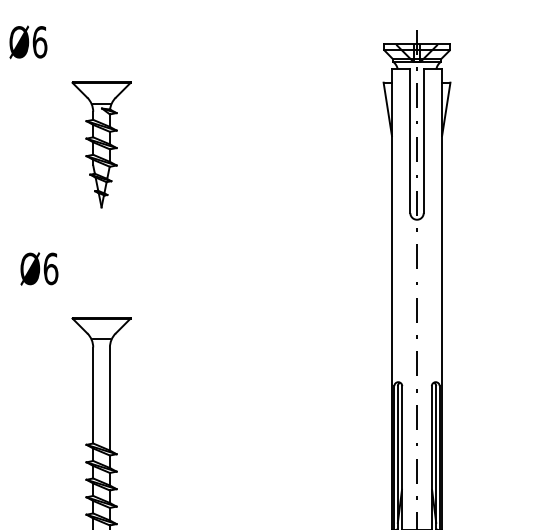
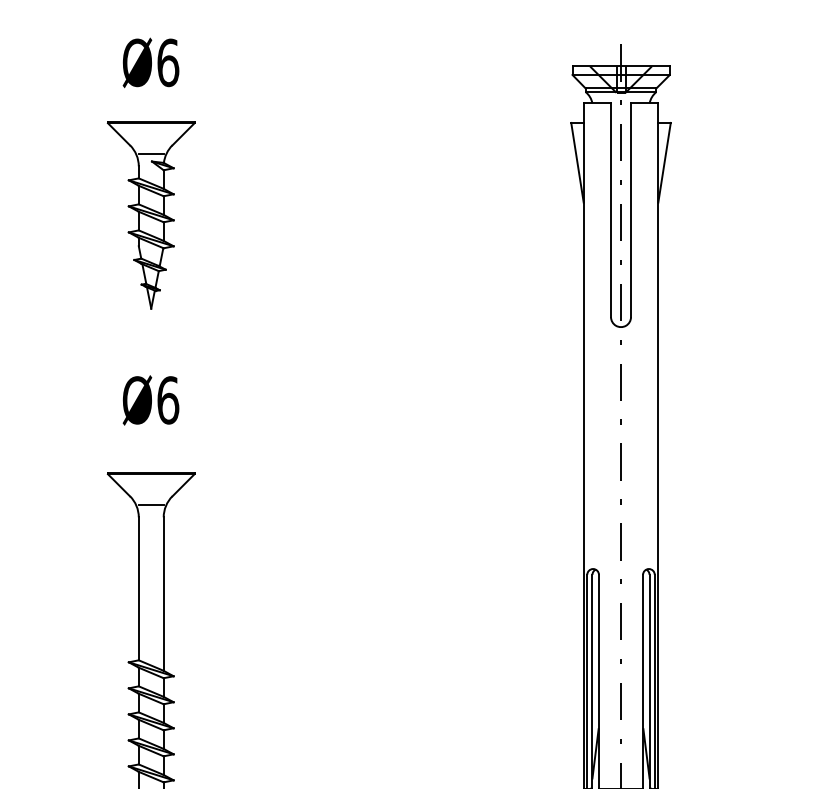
text: (28, 42) -> (151, 63), moved
text: (39, 268) -> (151, 399), moved

